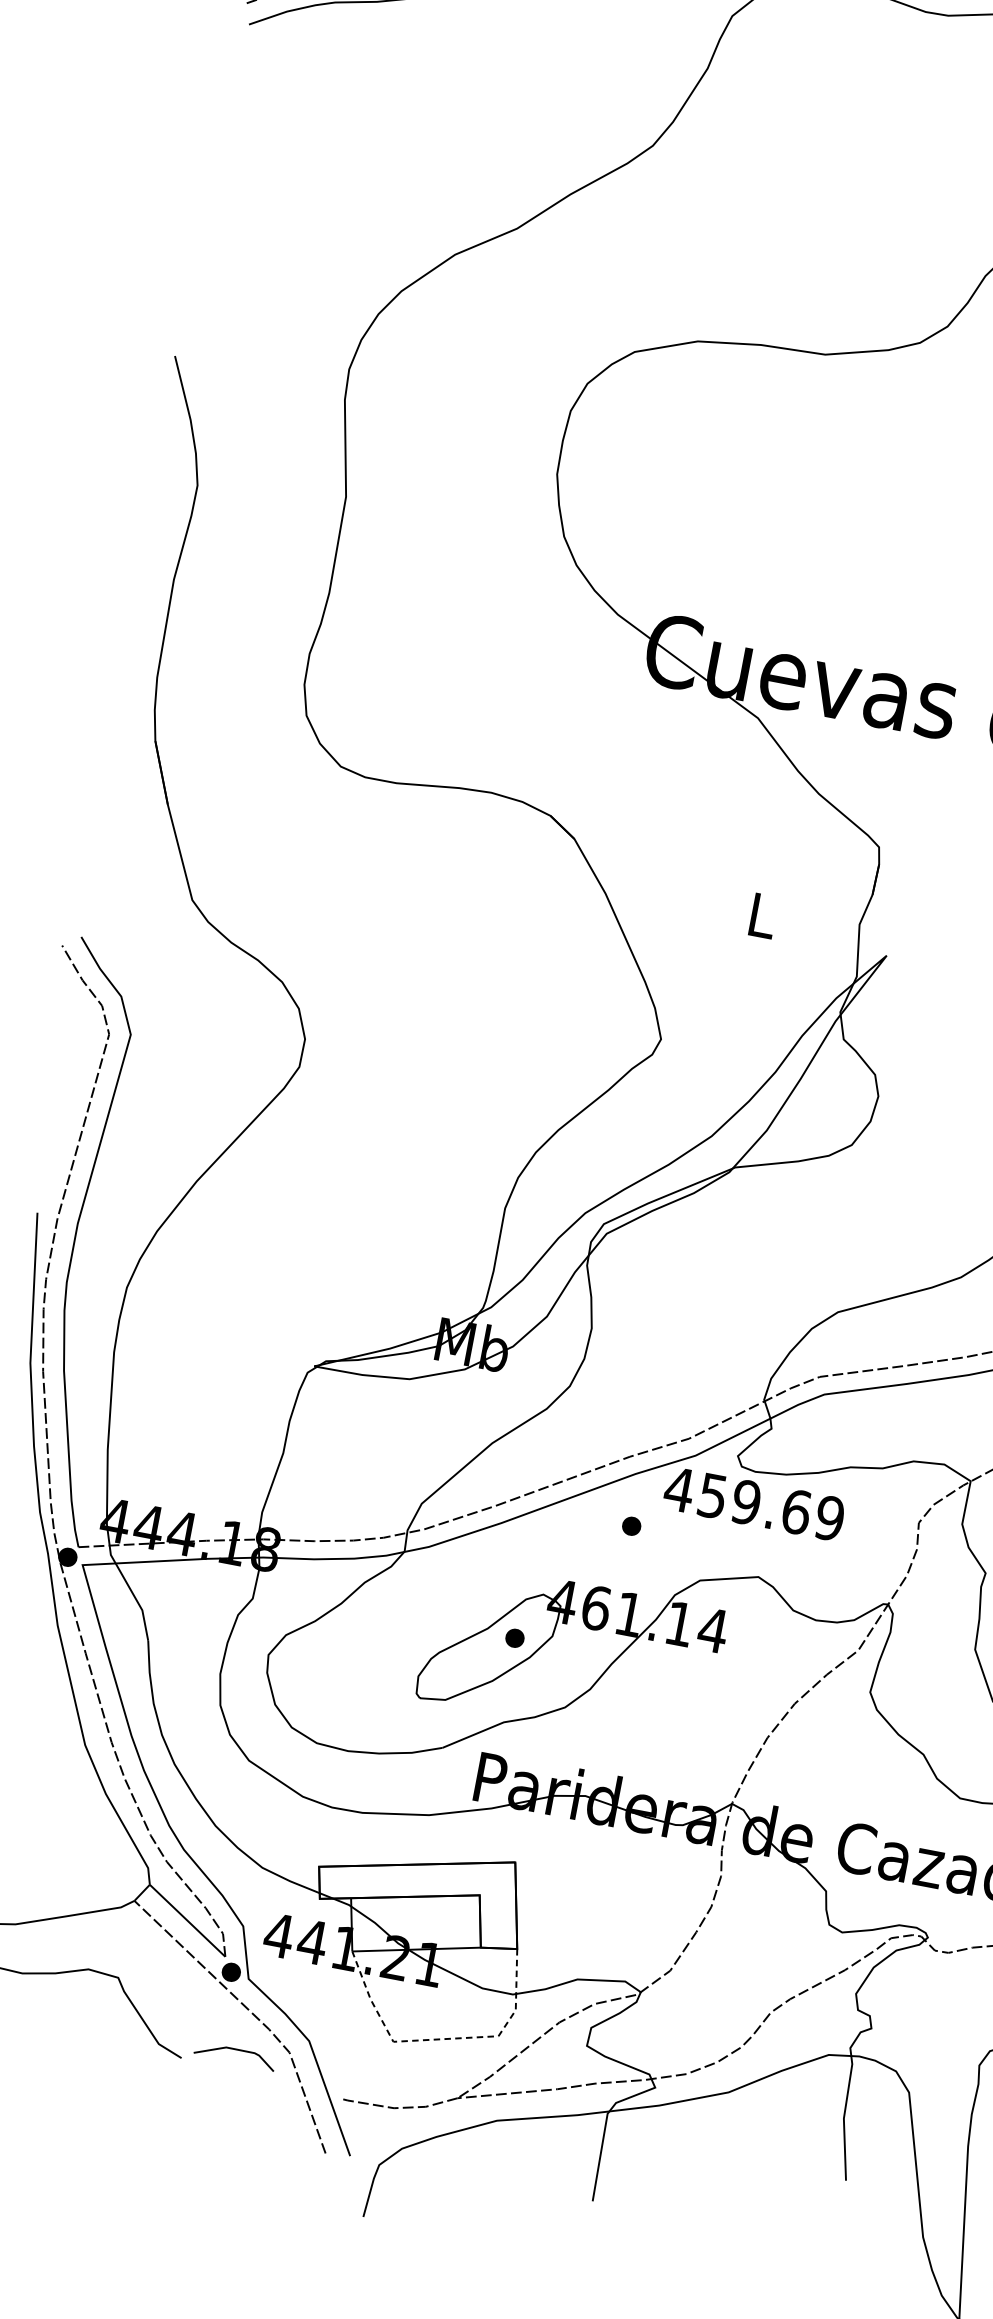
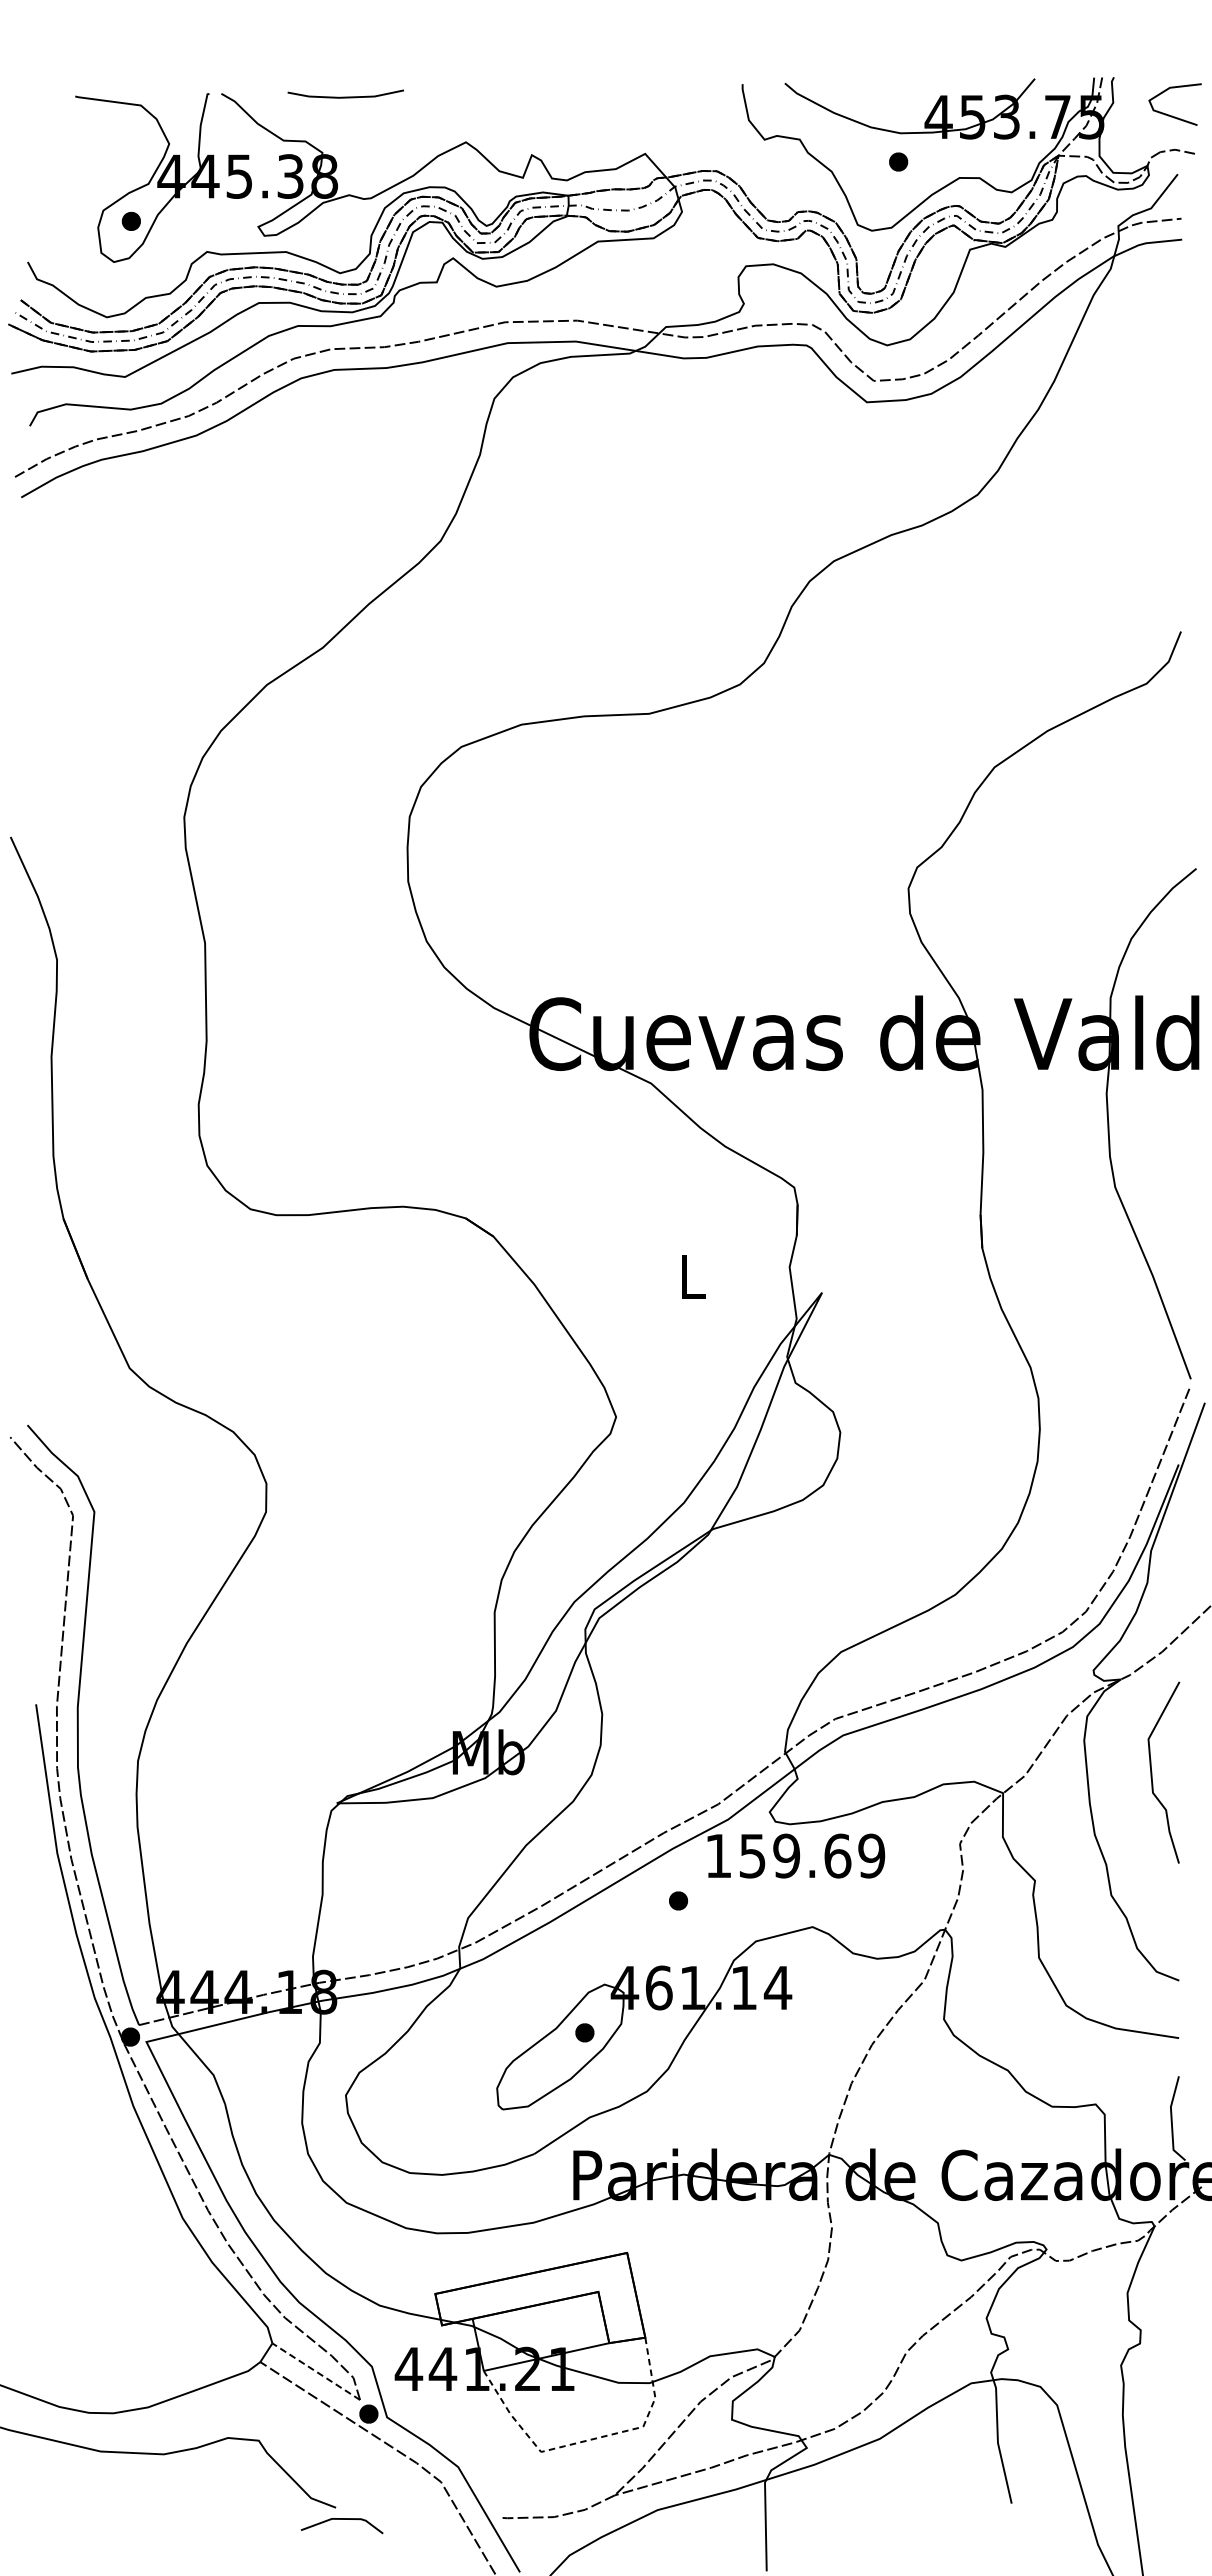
text: (679, 1489) -> (718, 1855), 459.69 -> 159.69
line: (186, 1920) -> (315, 2371), solid -> dashed
line: (235, 2049) -> (341, 2519), moved

